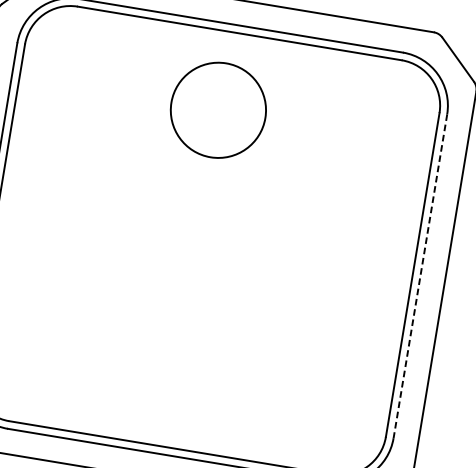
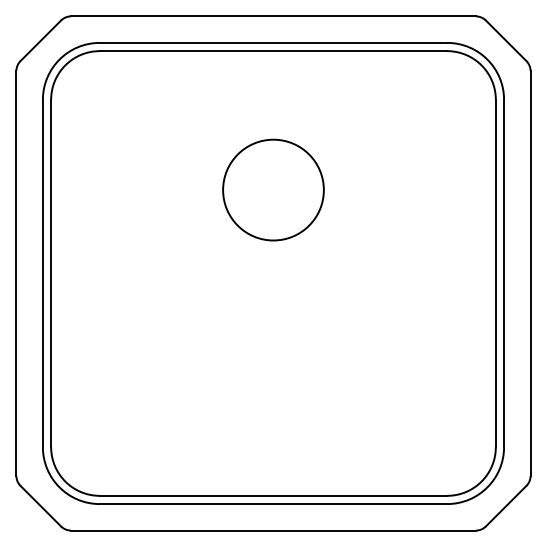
circle: (218, 109) -> (273, 189), moved
line: (420, 276) -> (504, 273), dashed -> solid

